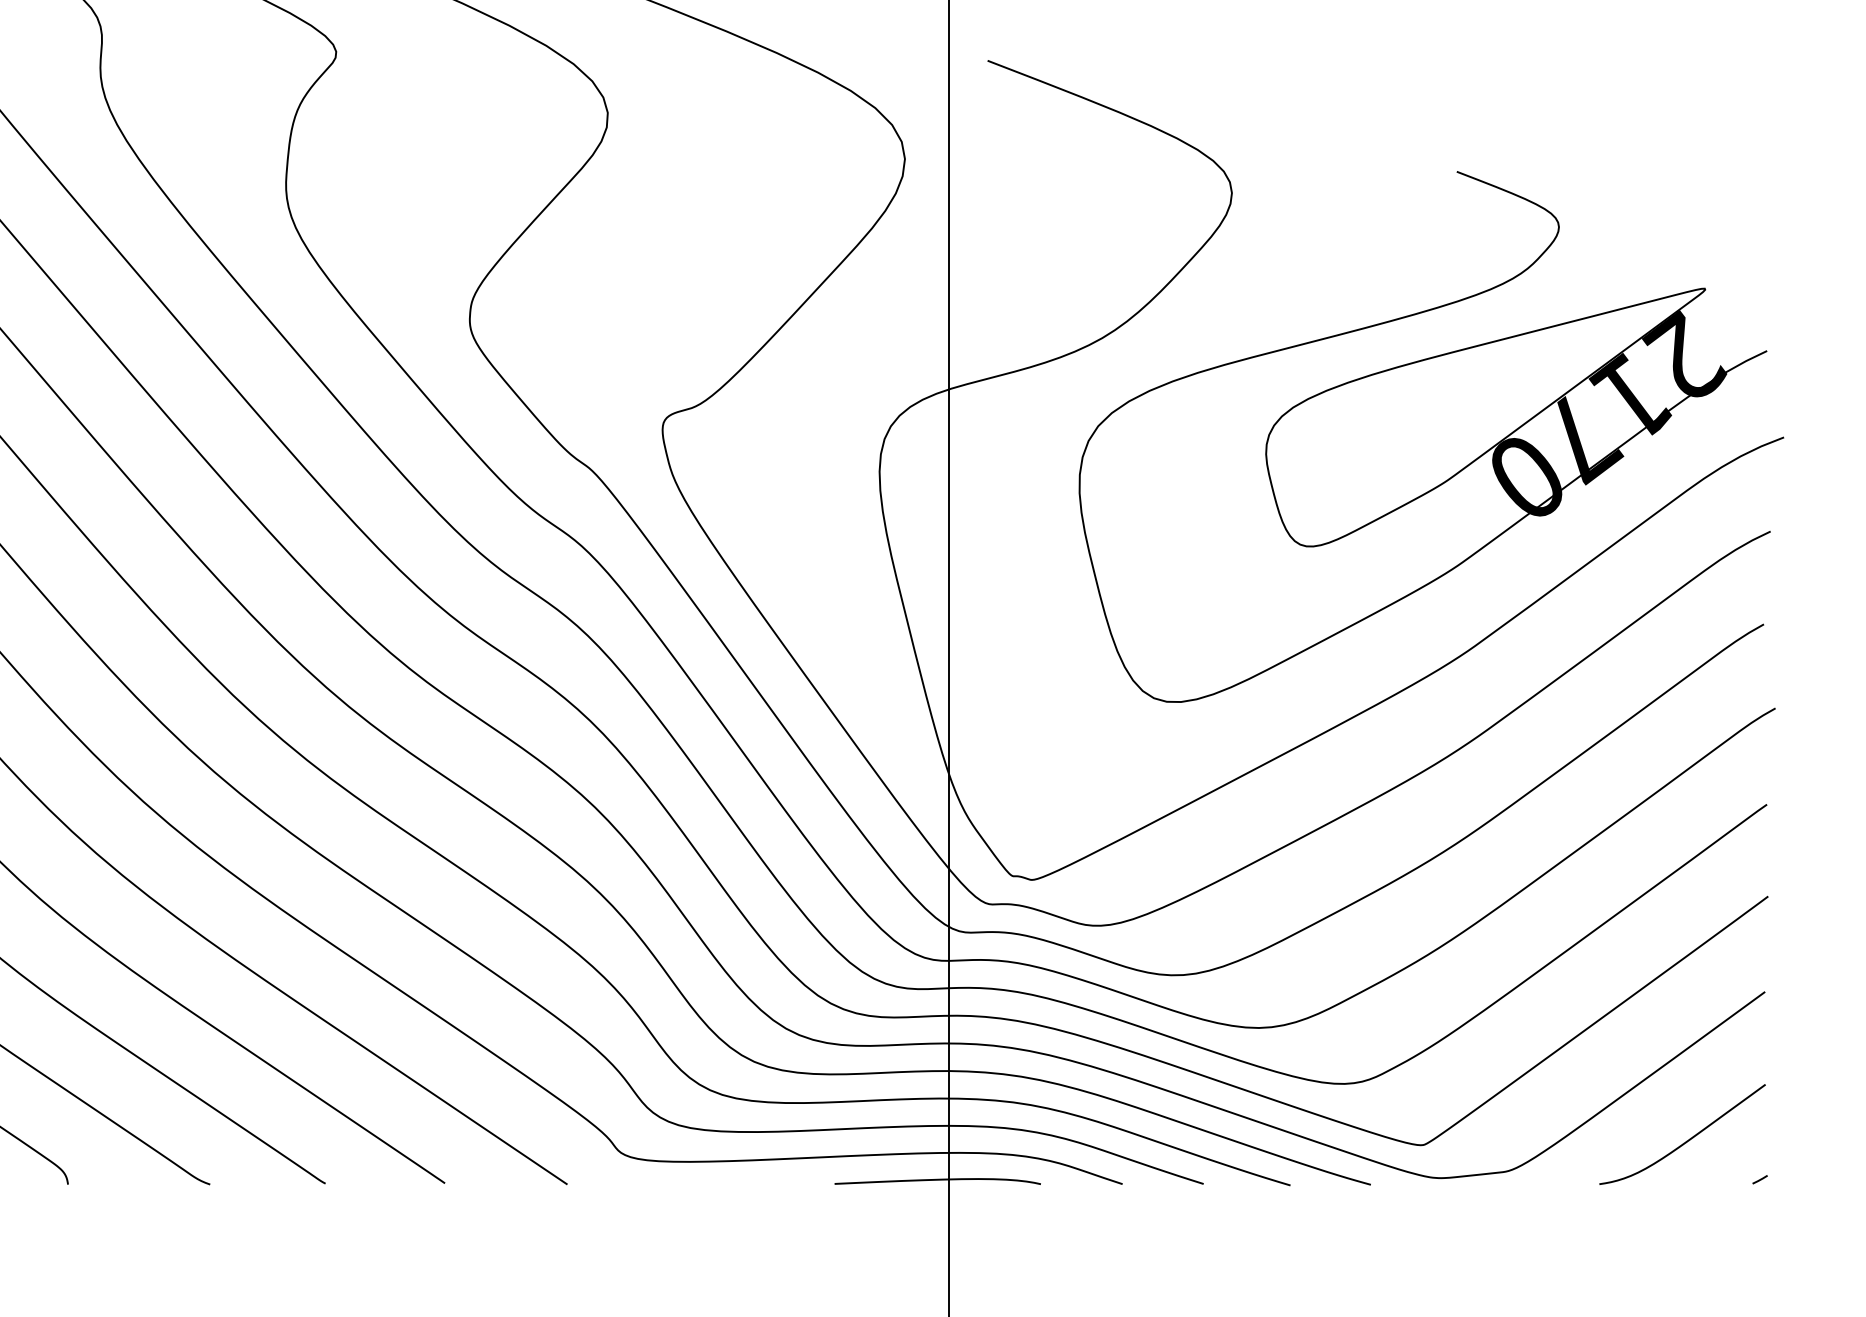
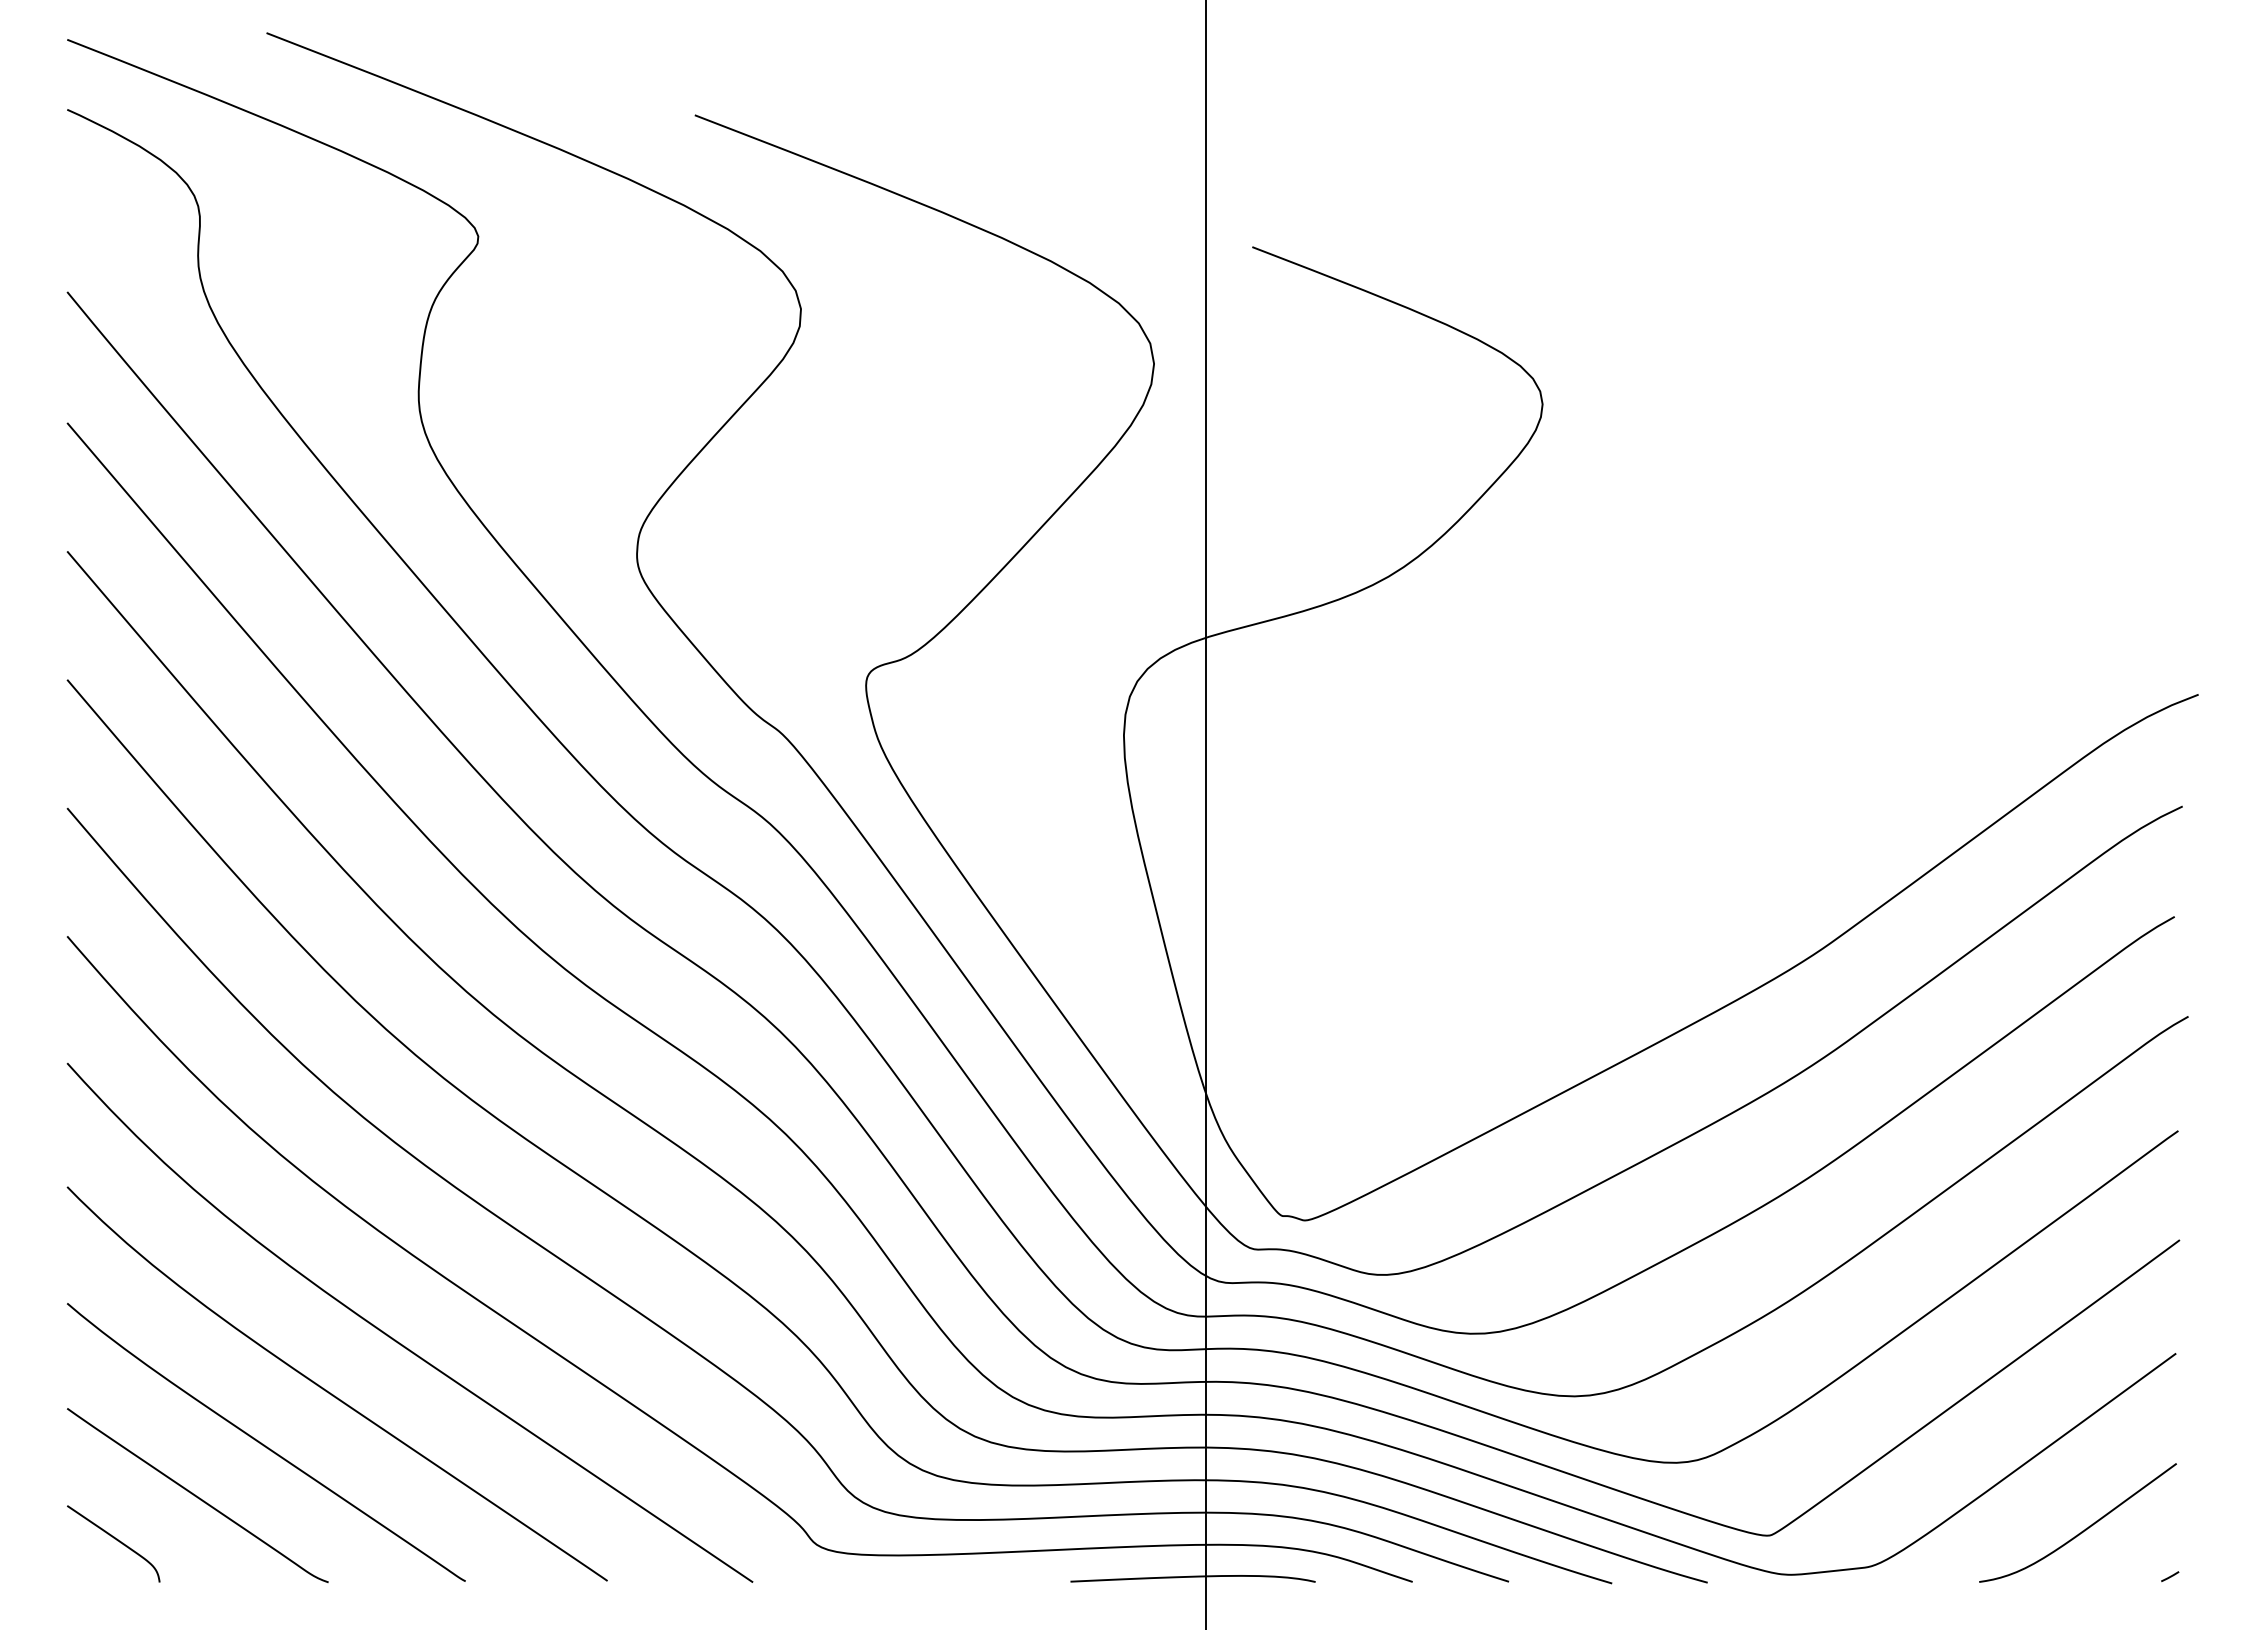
part: (1422, 436) -> (1769, 693), removed

